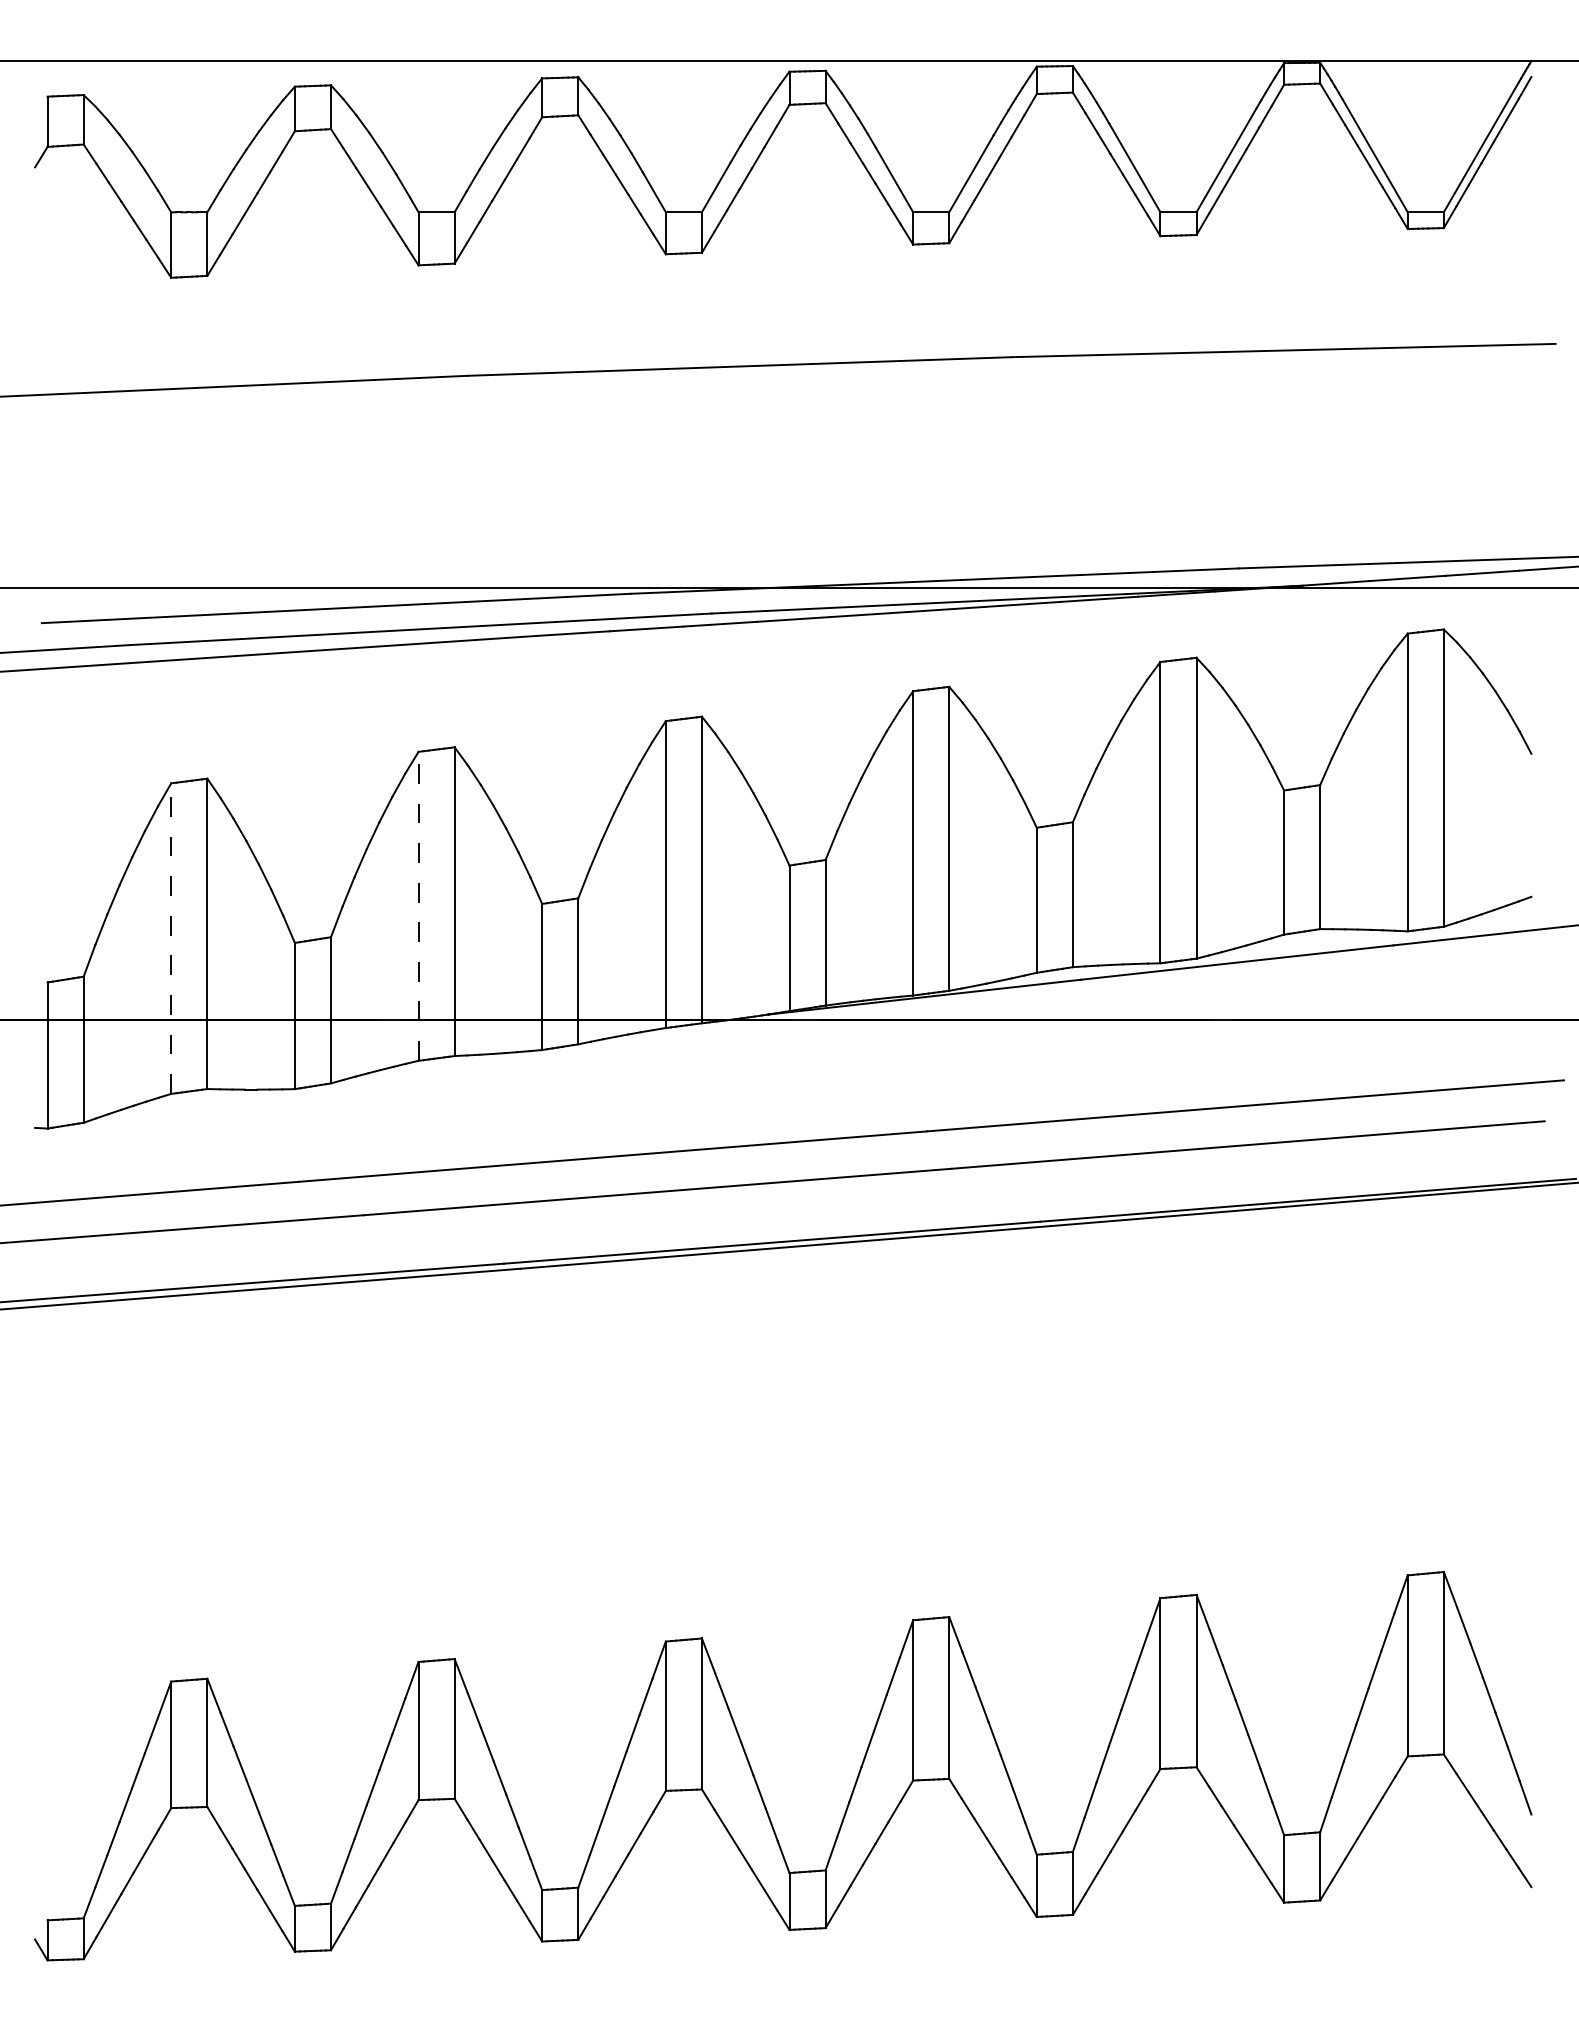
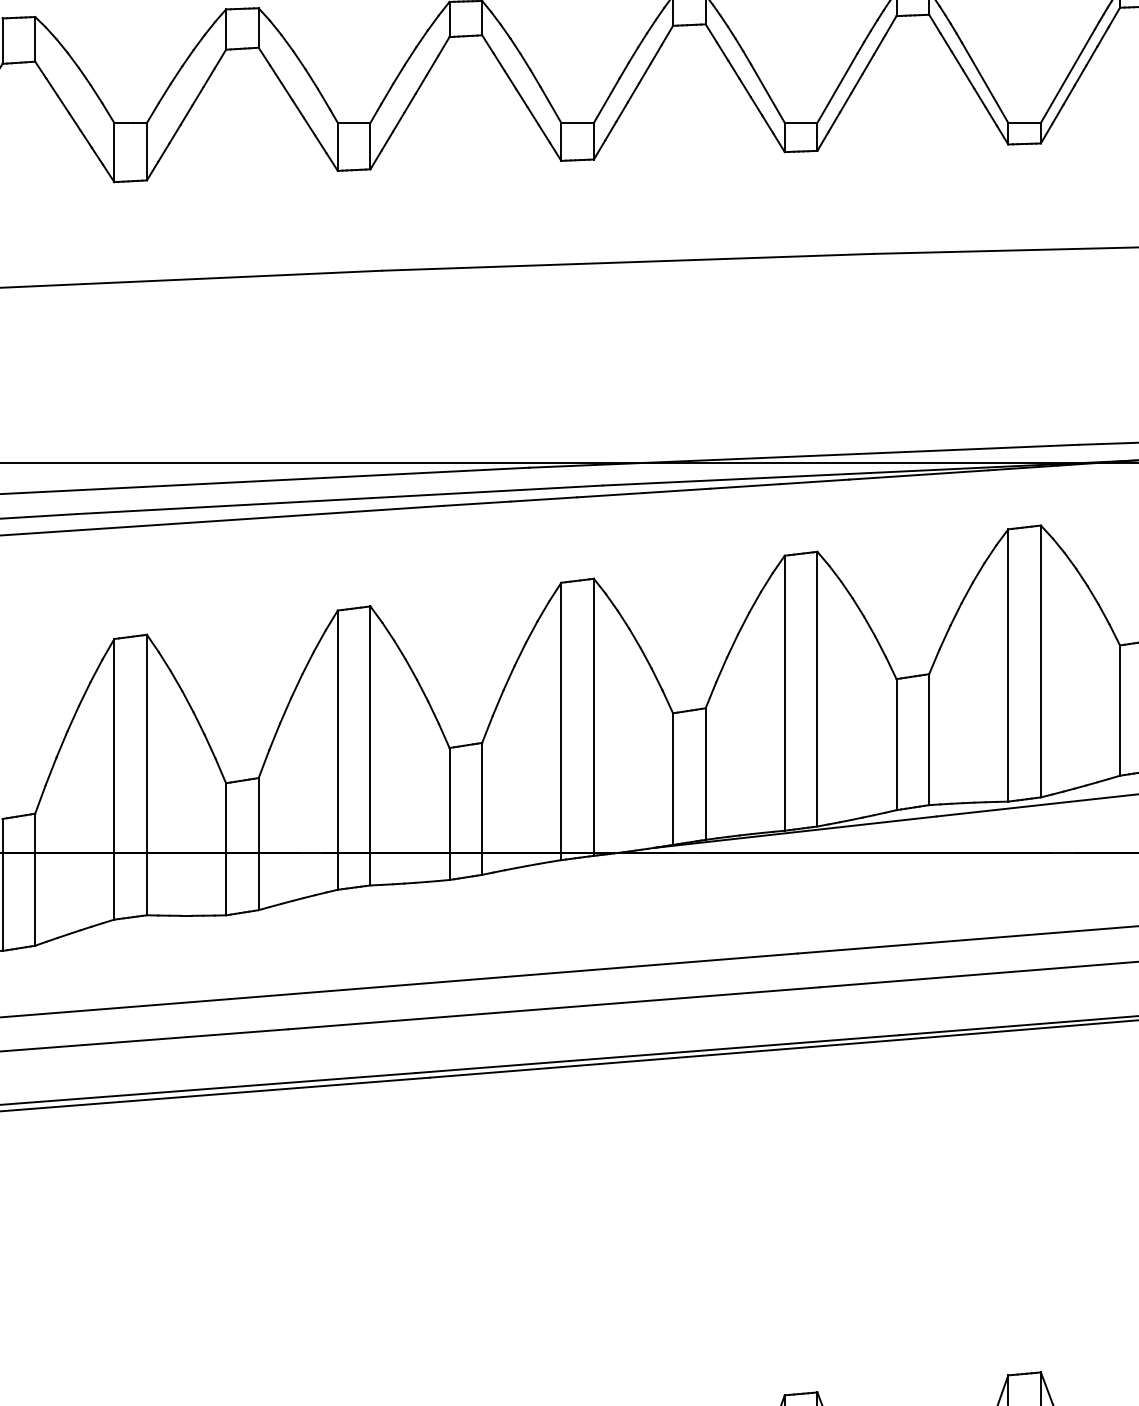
line: (418, 905) -> (337, 749), dashed -> solid
line: (171, 938) -> (114, 779), dashed -> solid

